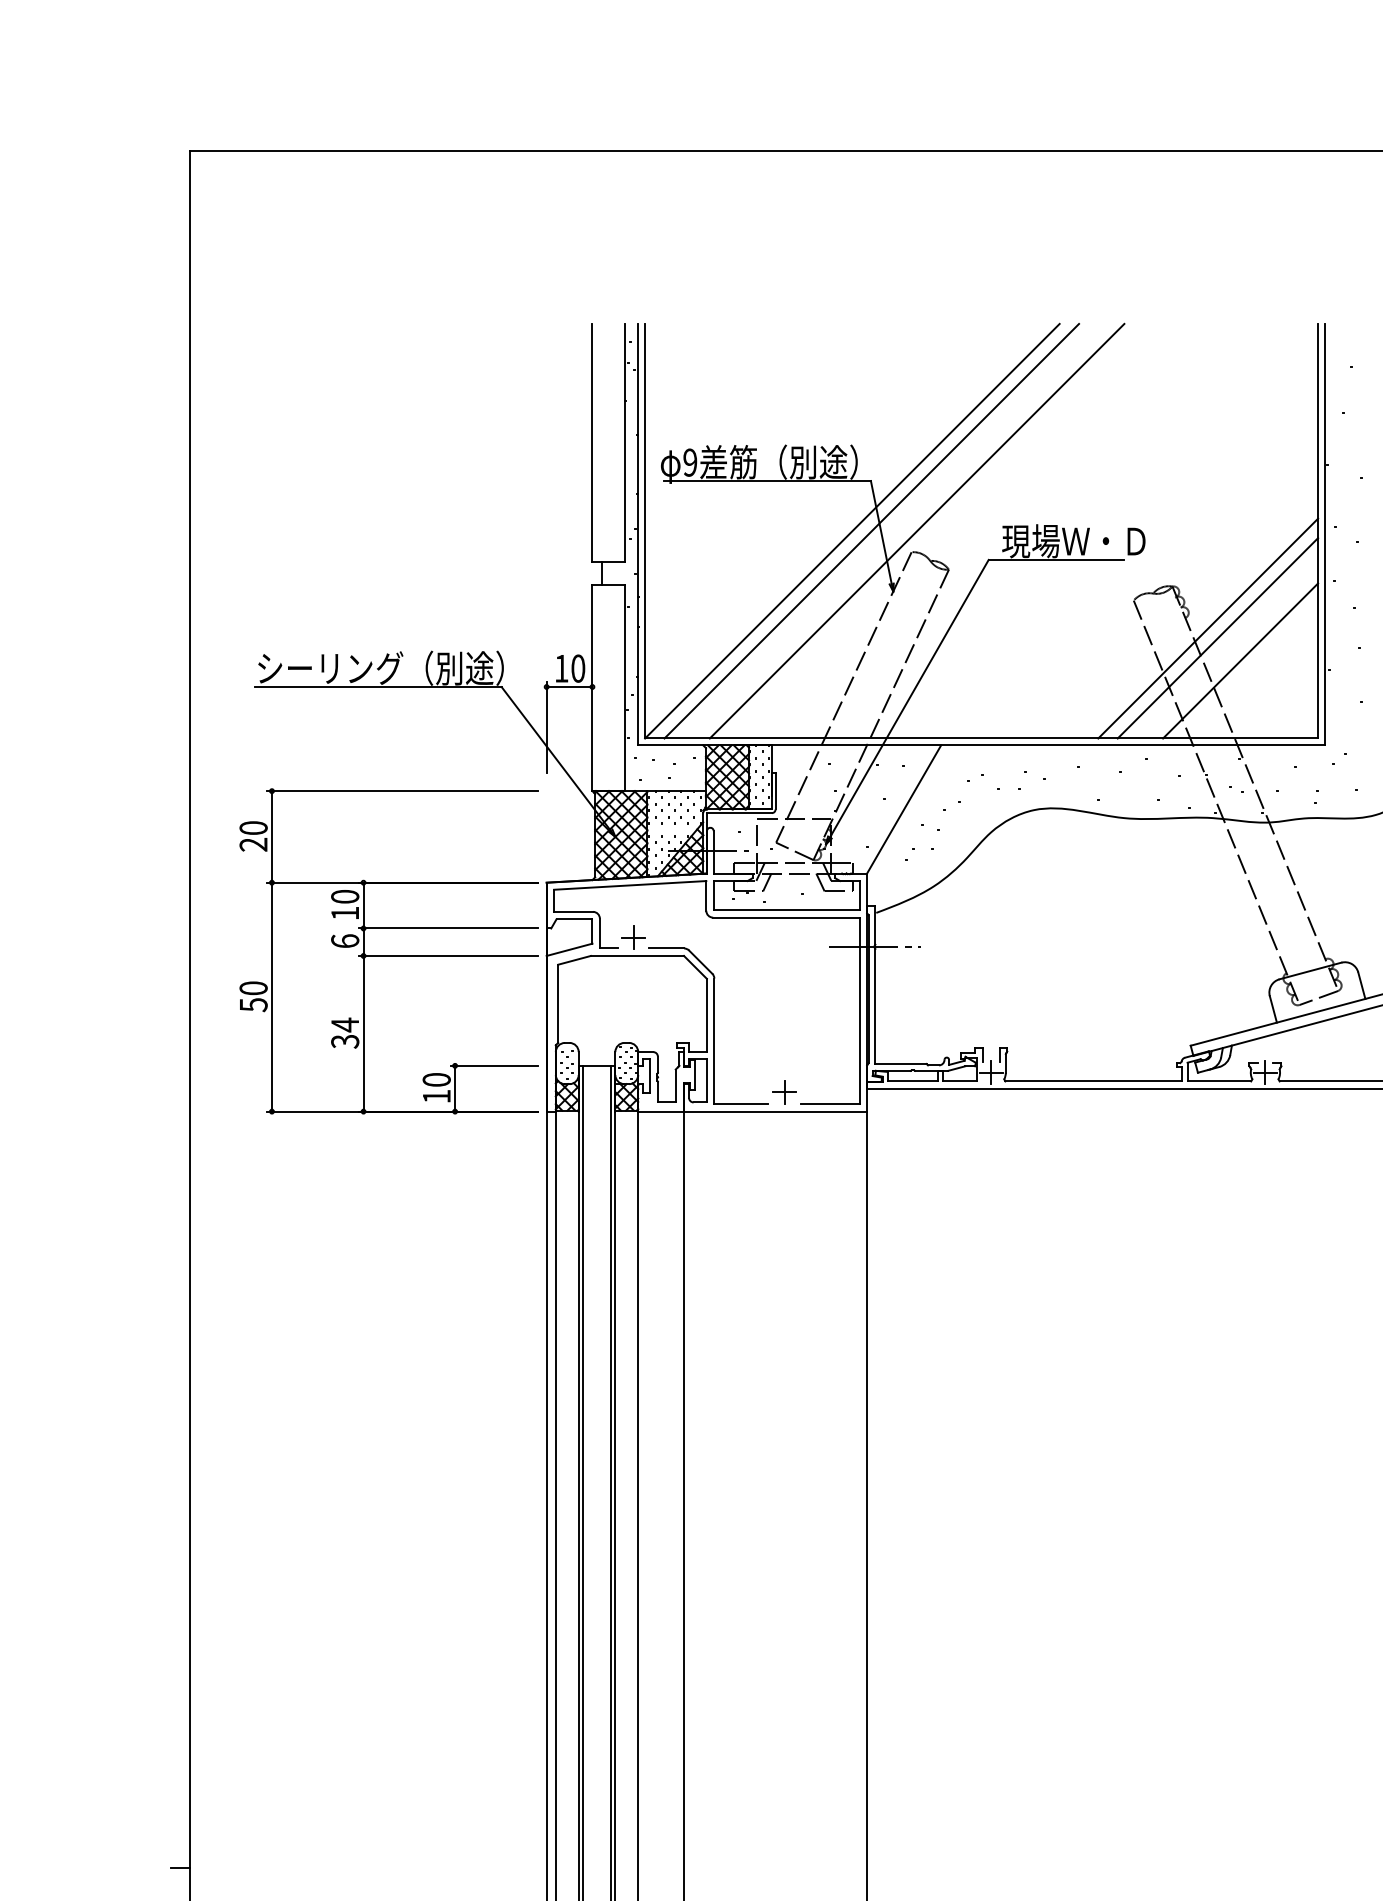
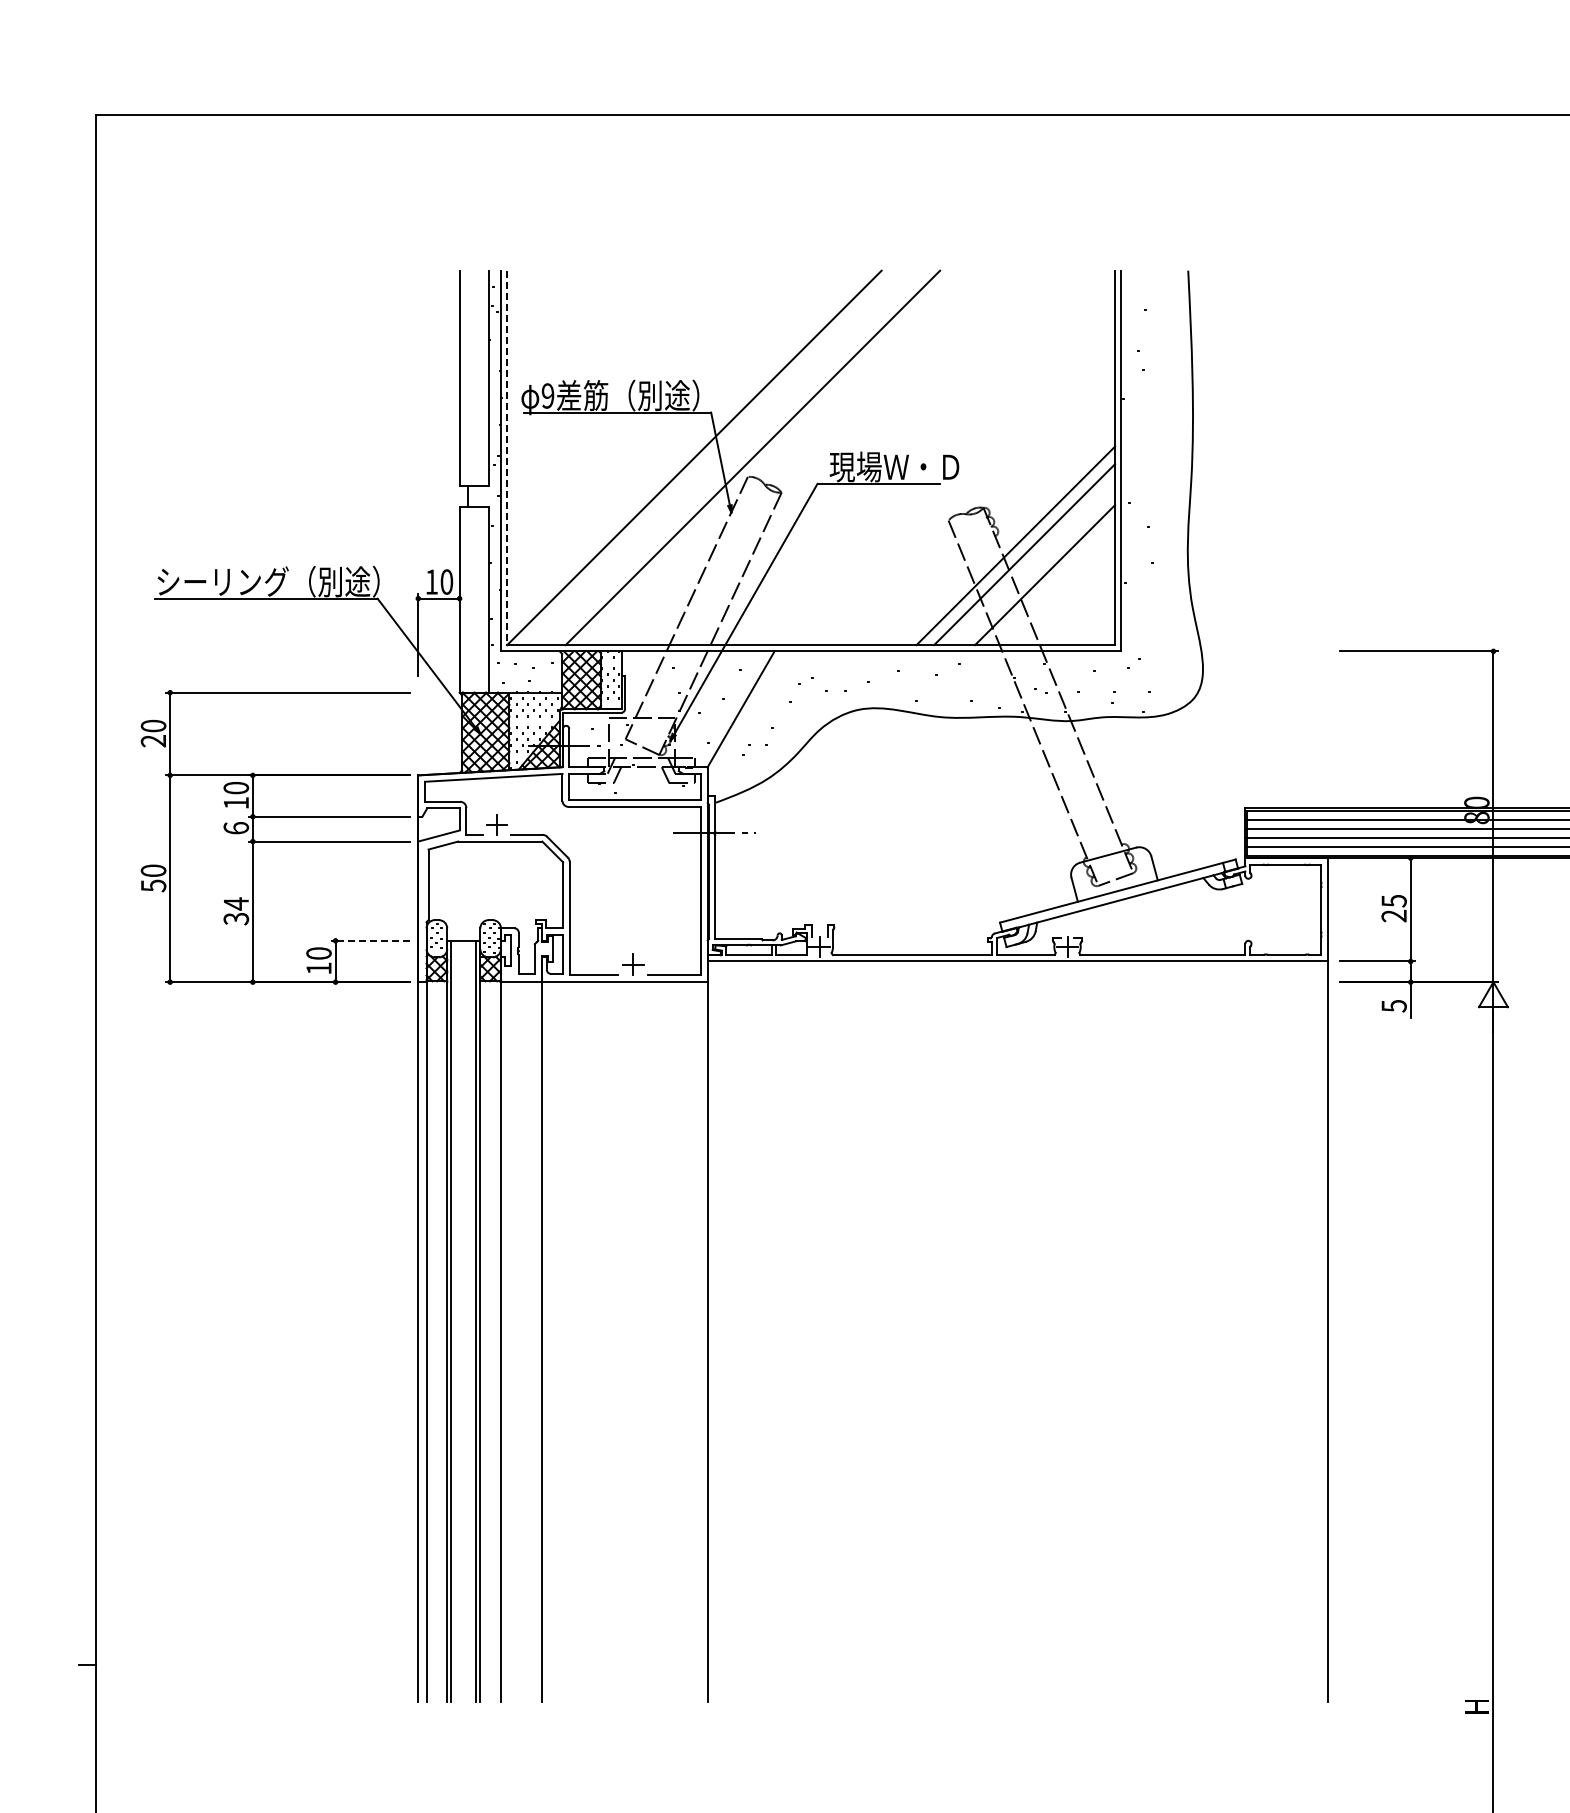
line: (871, 530) -> (711, 457), removed
line: (645, 531) -> (507, 458), solid -> dashed
line: (493, 1065) -> (370, 940), solid -> dashed

